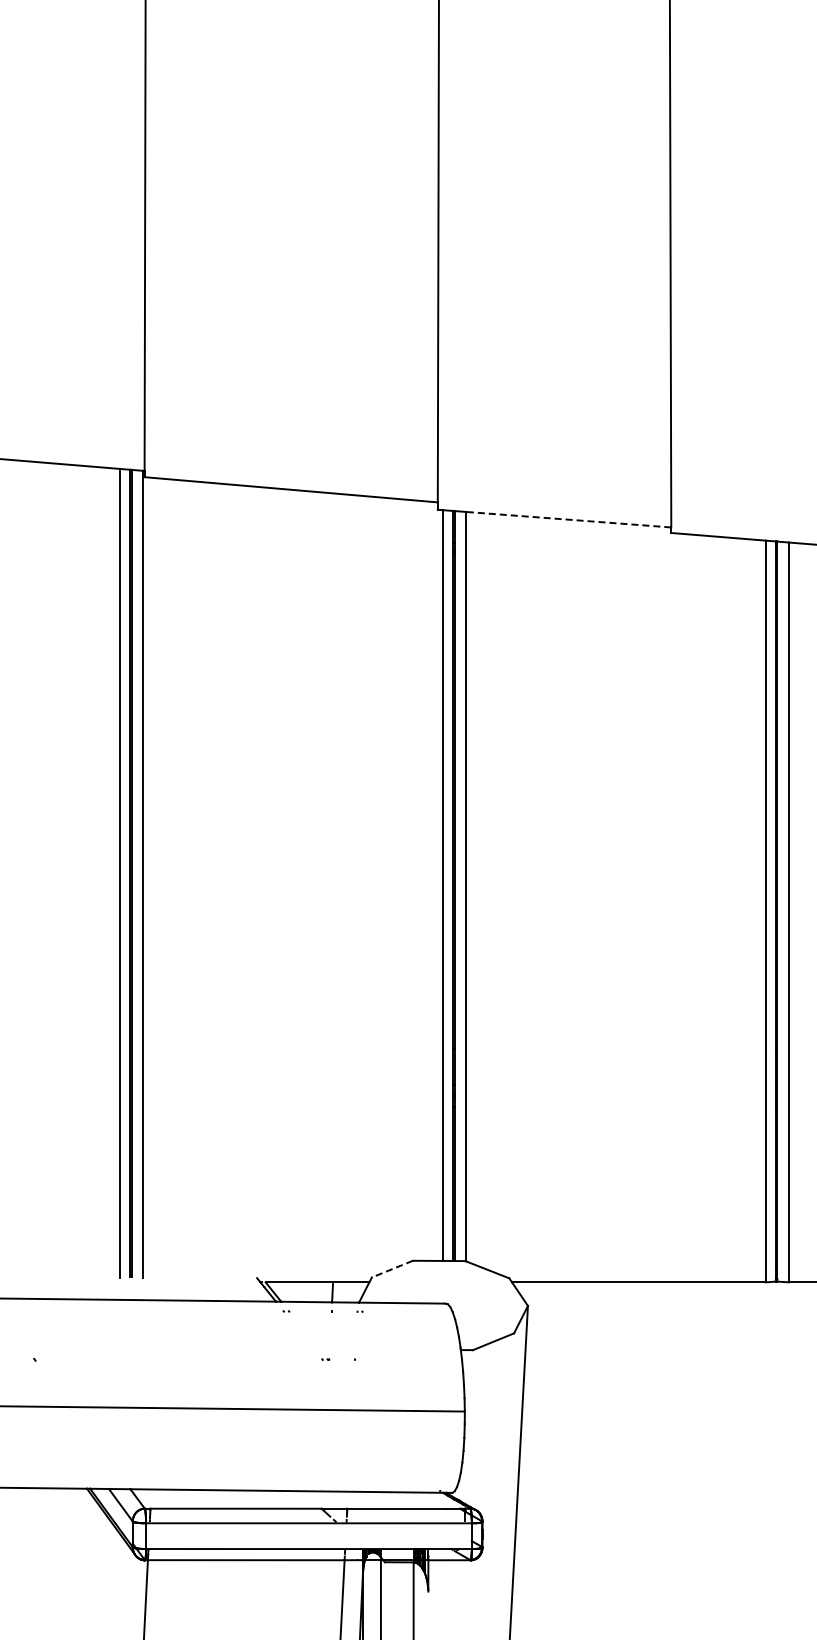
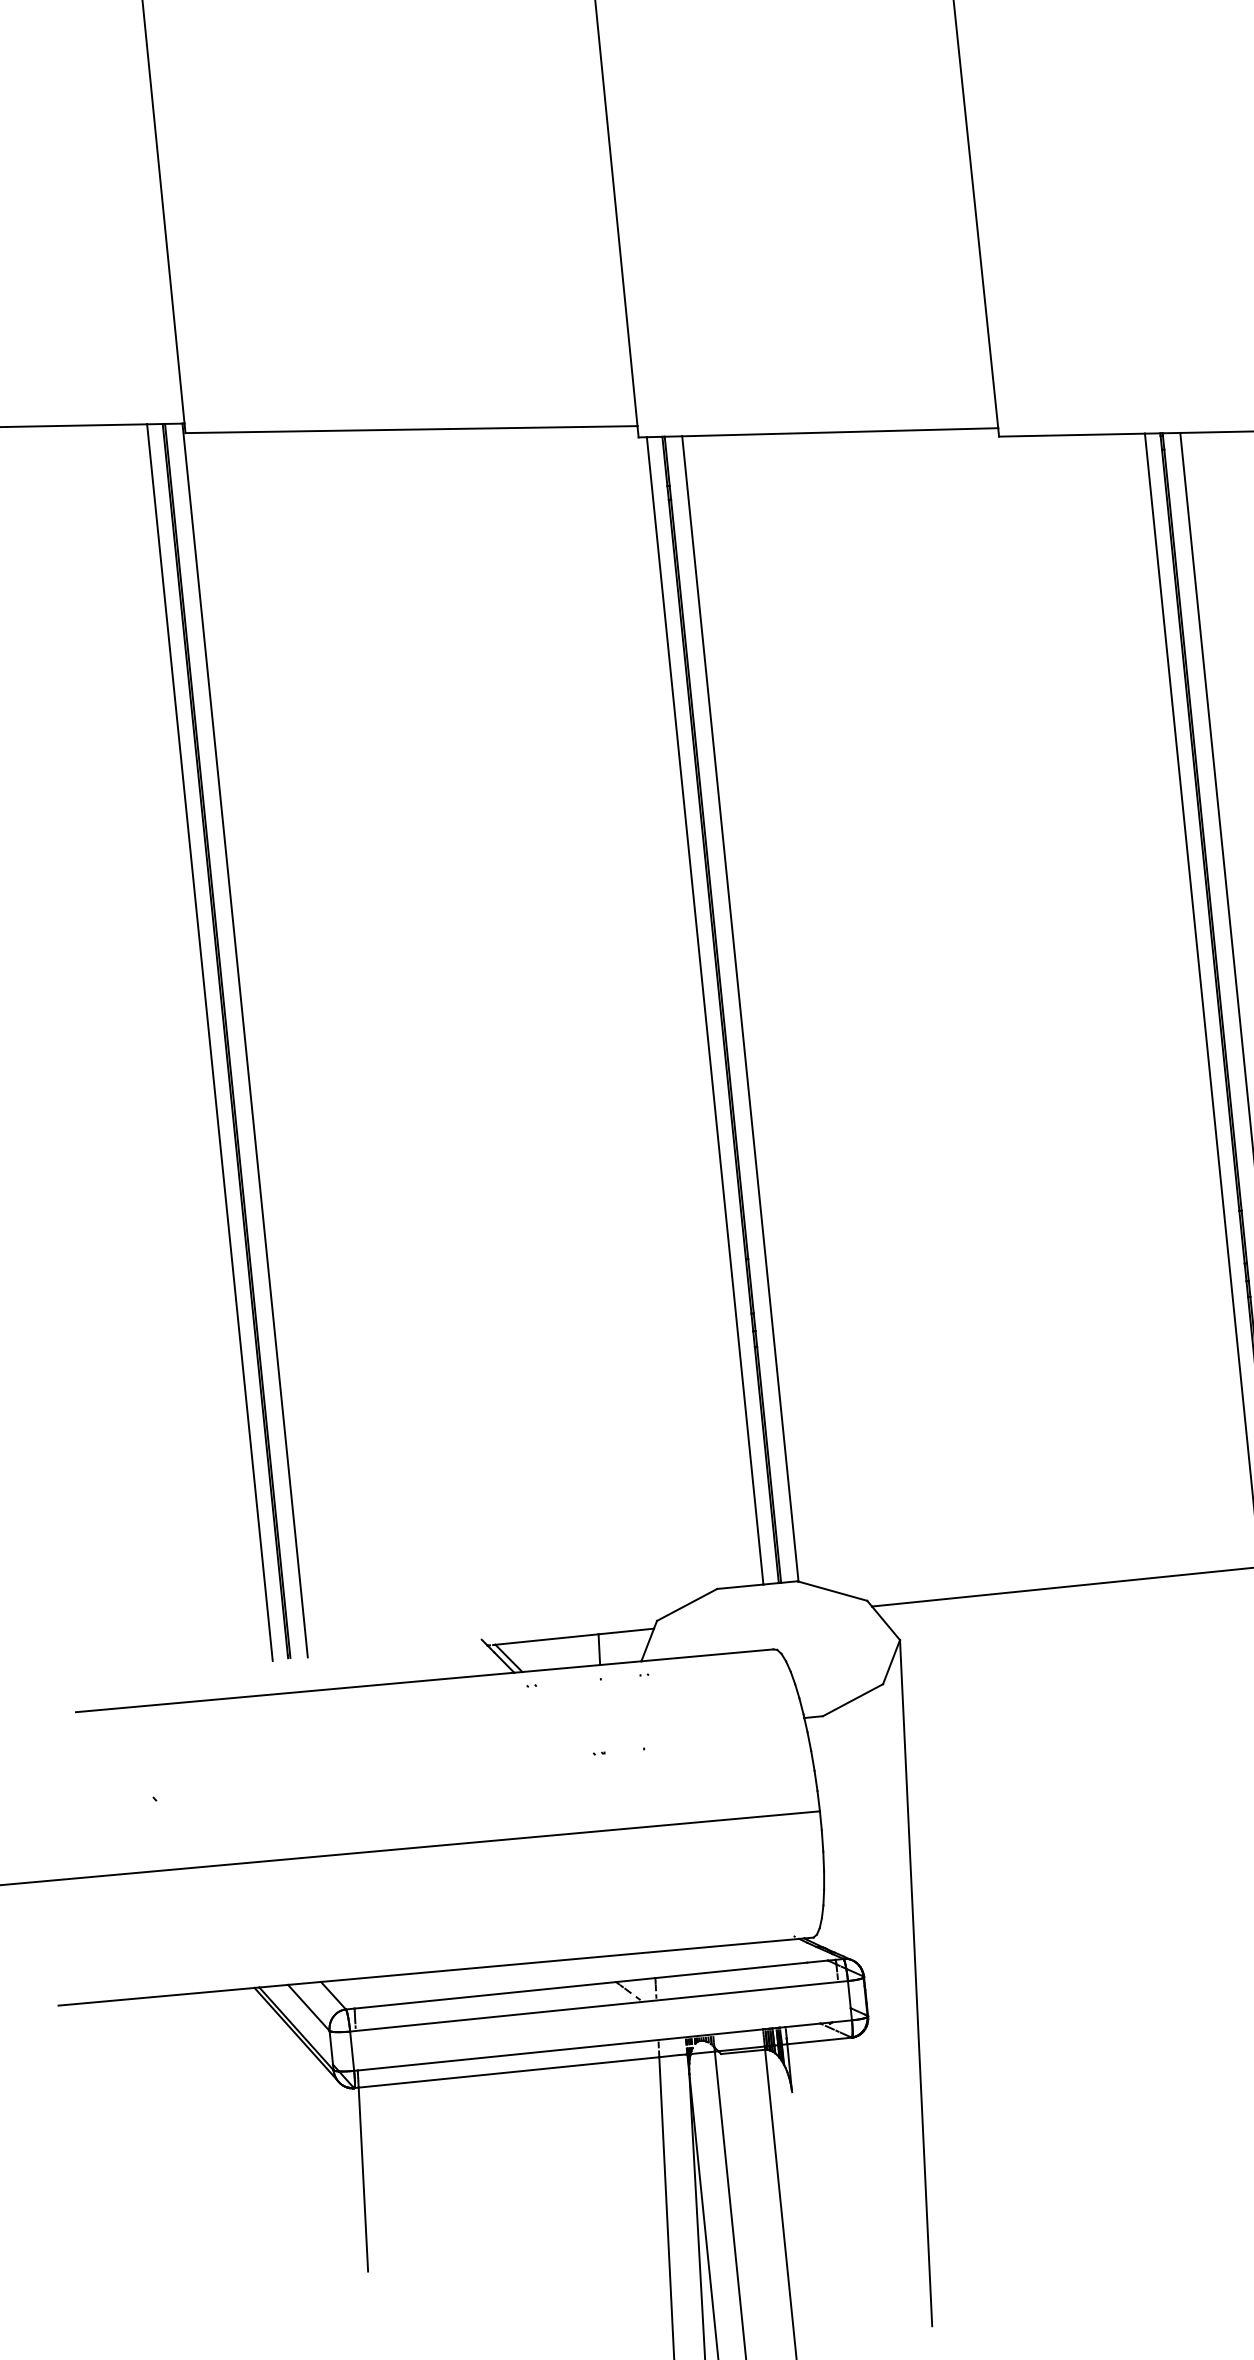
line: (568, 519) -> (839, 431), dashed -> solid
line: (391, 1269) -> (685, 1605), dashed -> solid

